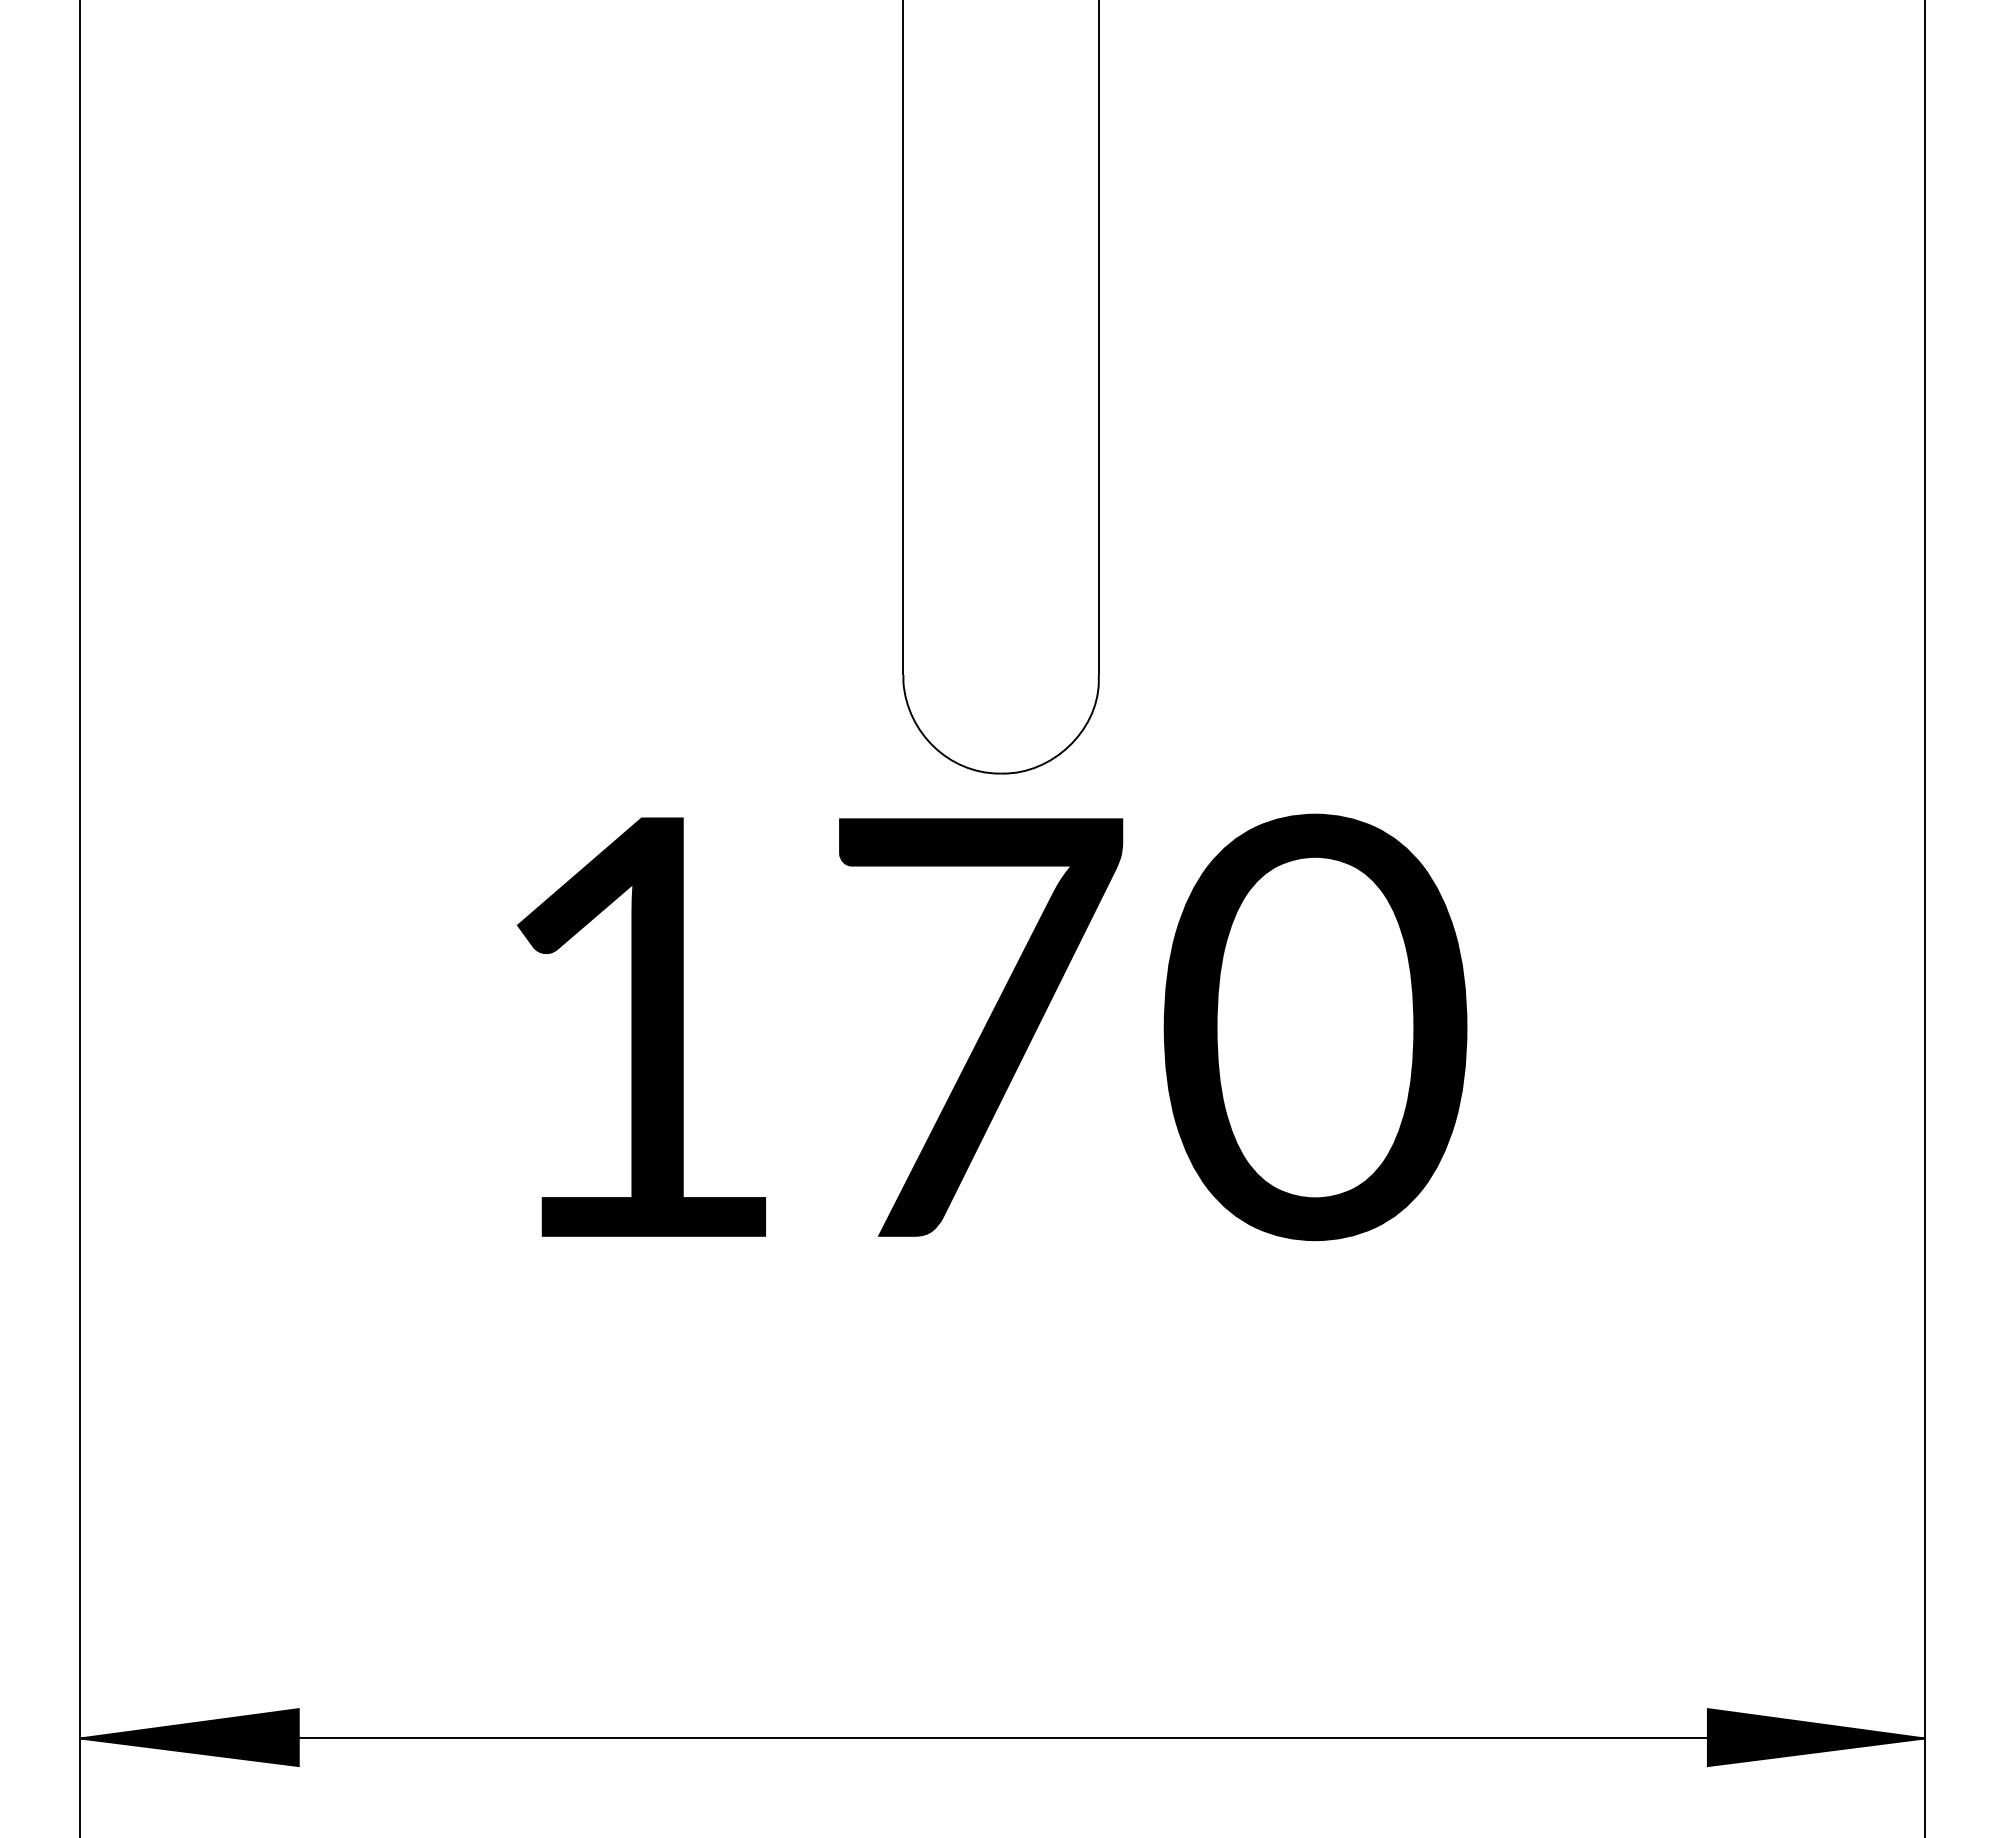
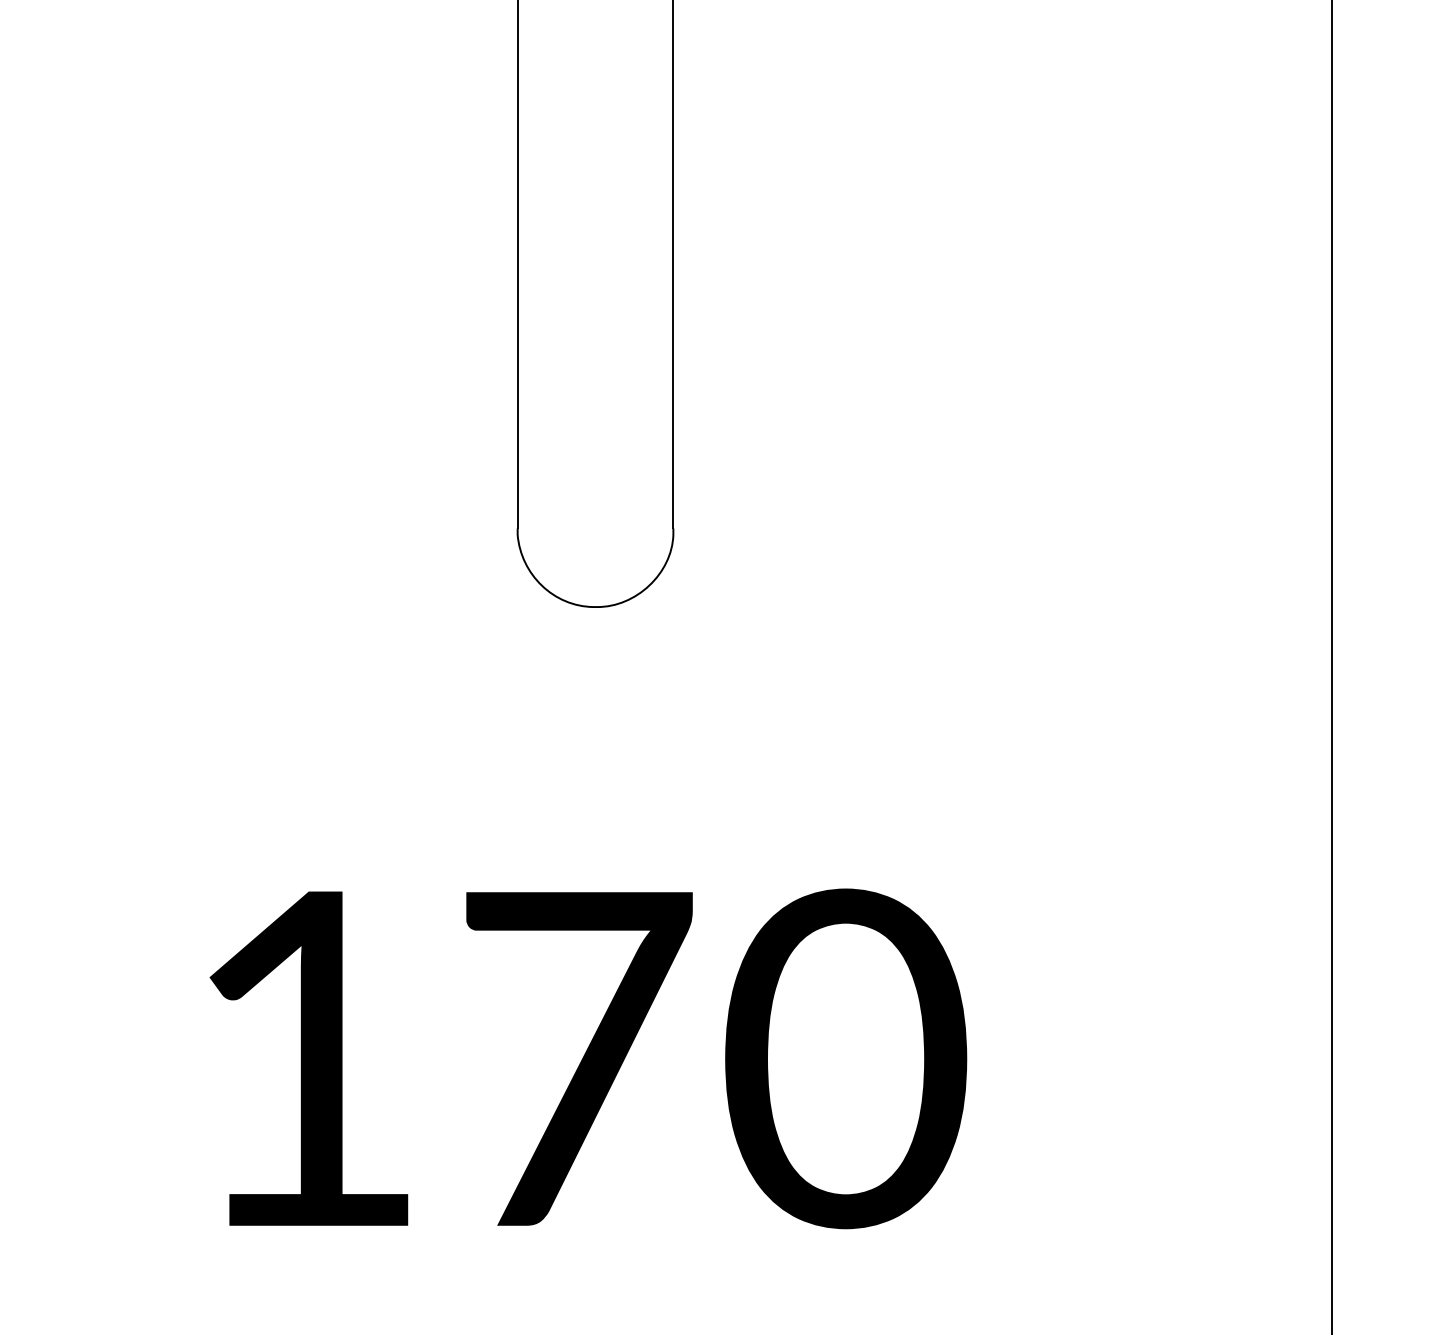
text: (992, 1027) -> (588, 1058), moved

